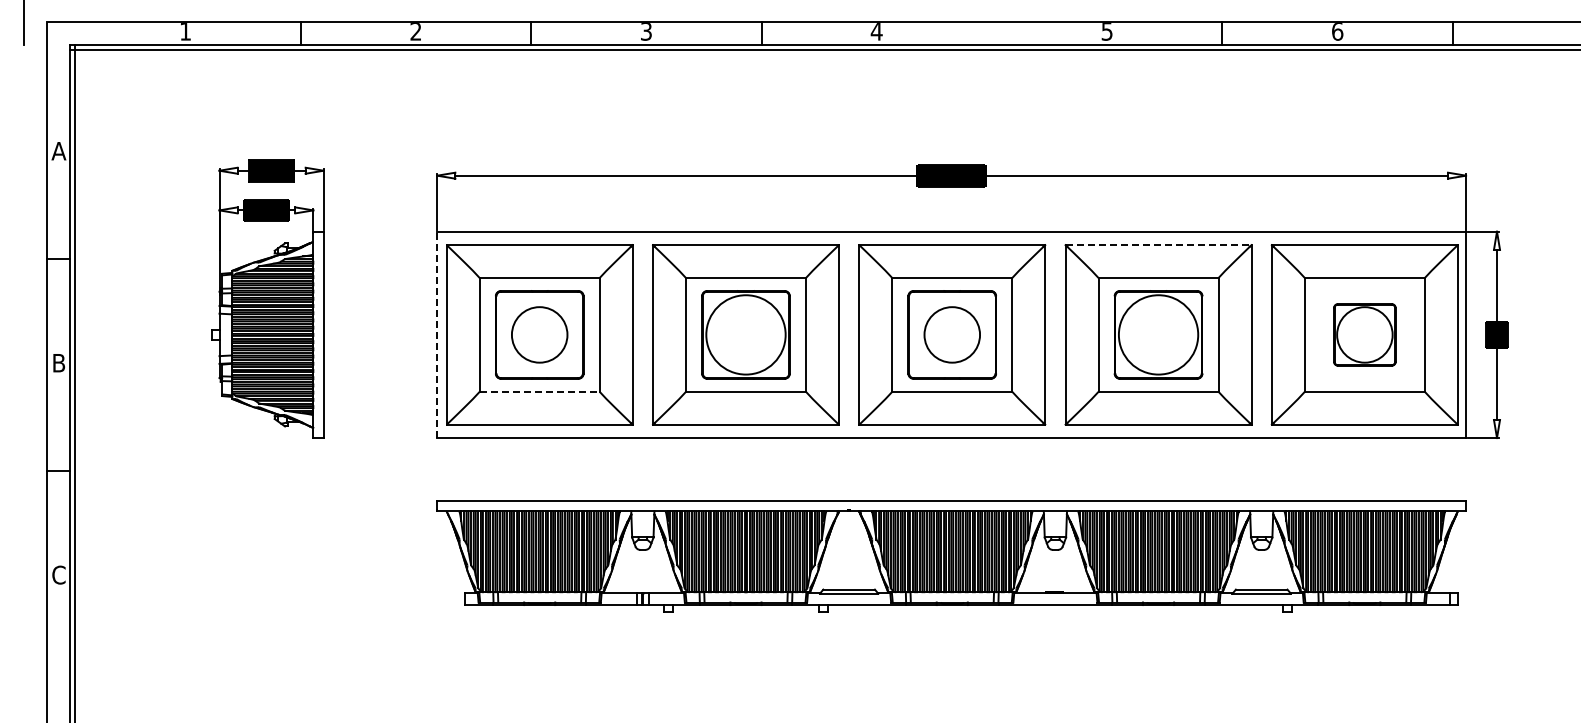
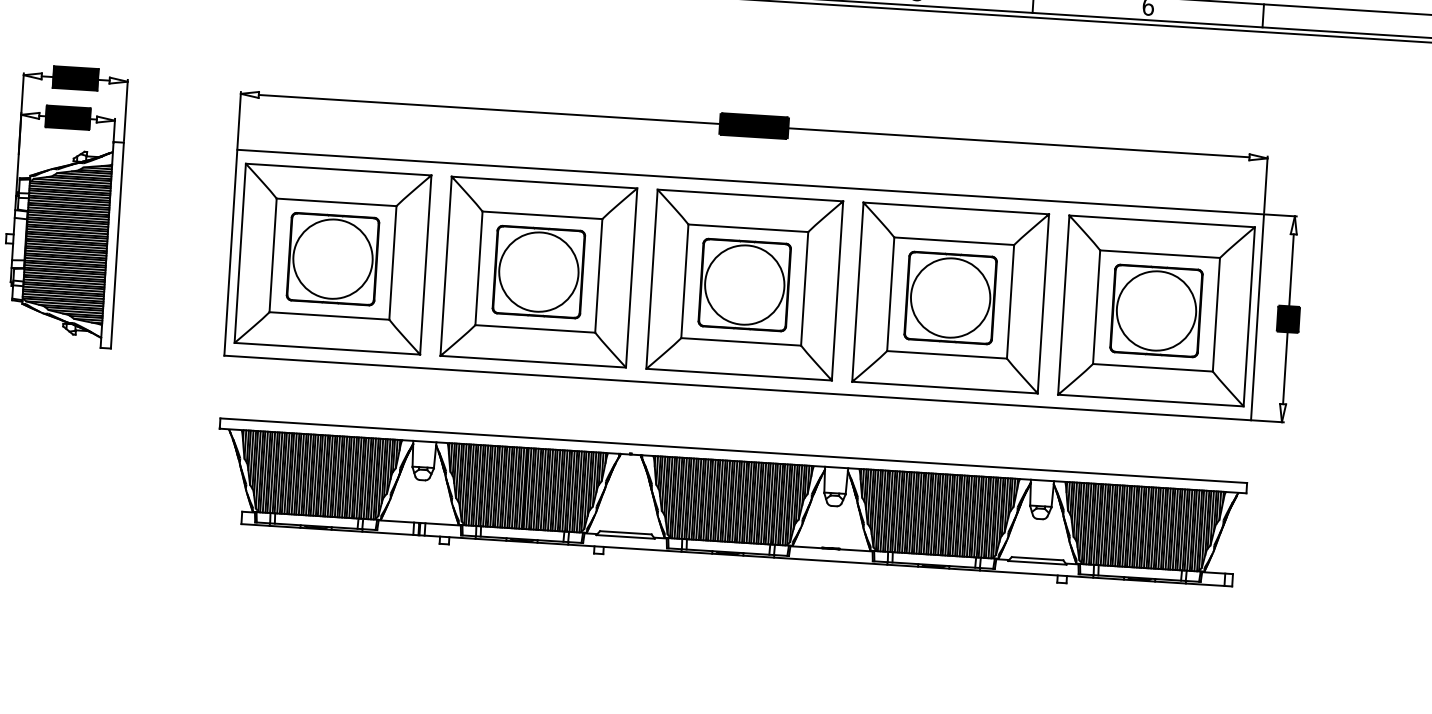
line: (1158, 245) -> (956, 208), dashed -> solid
line: (437, 334) -> (231, 252), dashed -> solid
circle: (539, 334) -> (332, 258), size x1.43
circle: (951, 334) -> (744, 284), size x1.43
part: (1364, 334) -> (1156, 310), size x1.43
line: (540, 391) -> (330, 315), dashed -> solid

